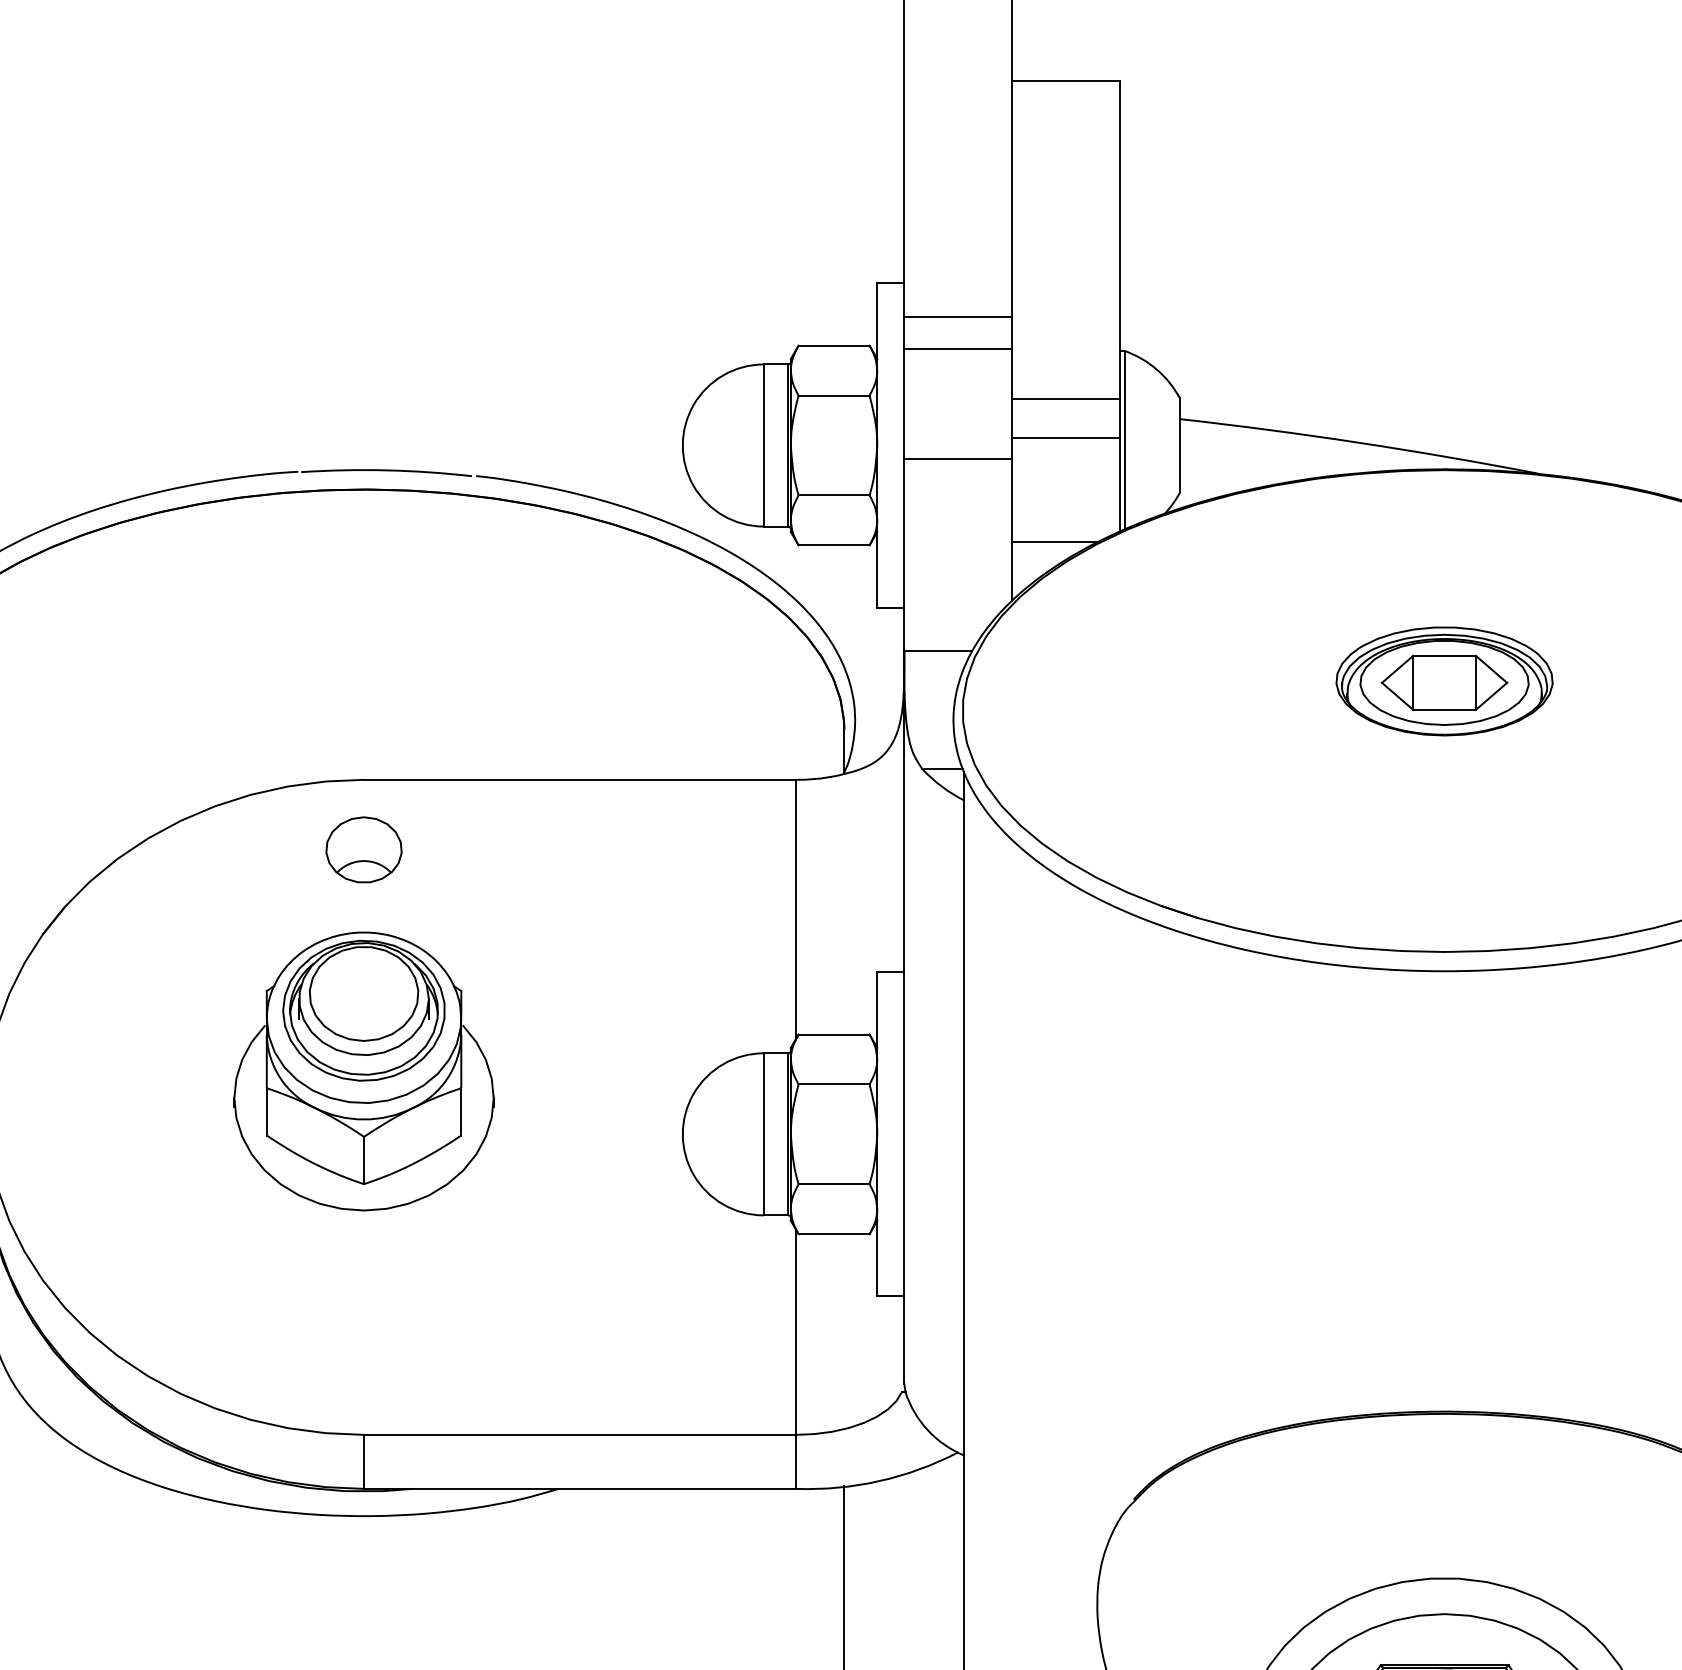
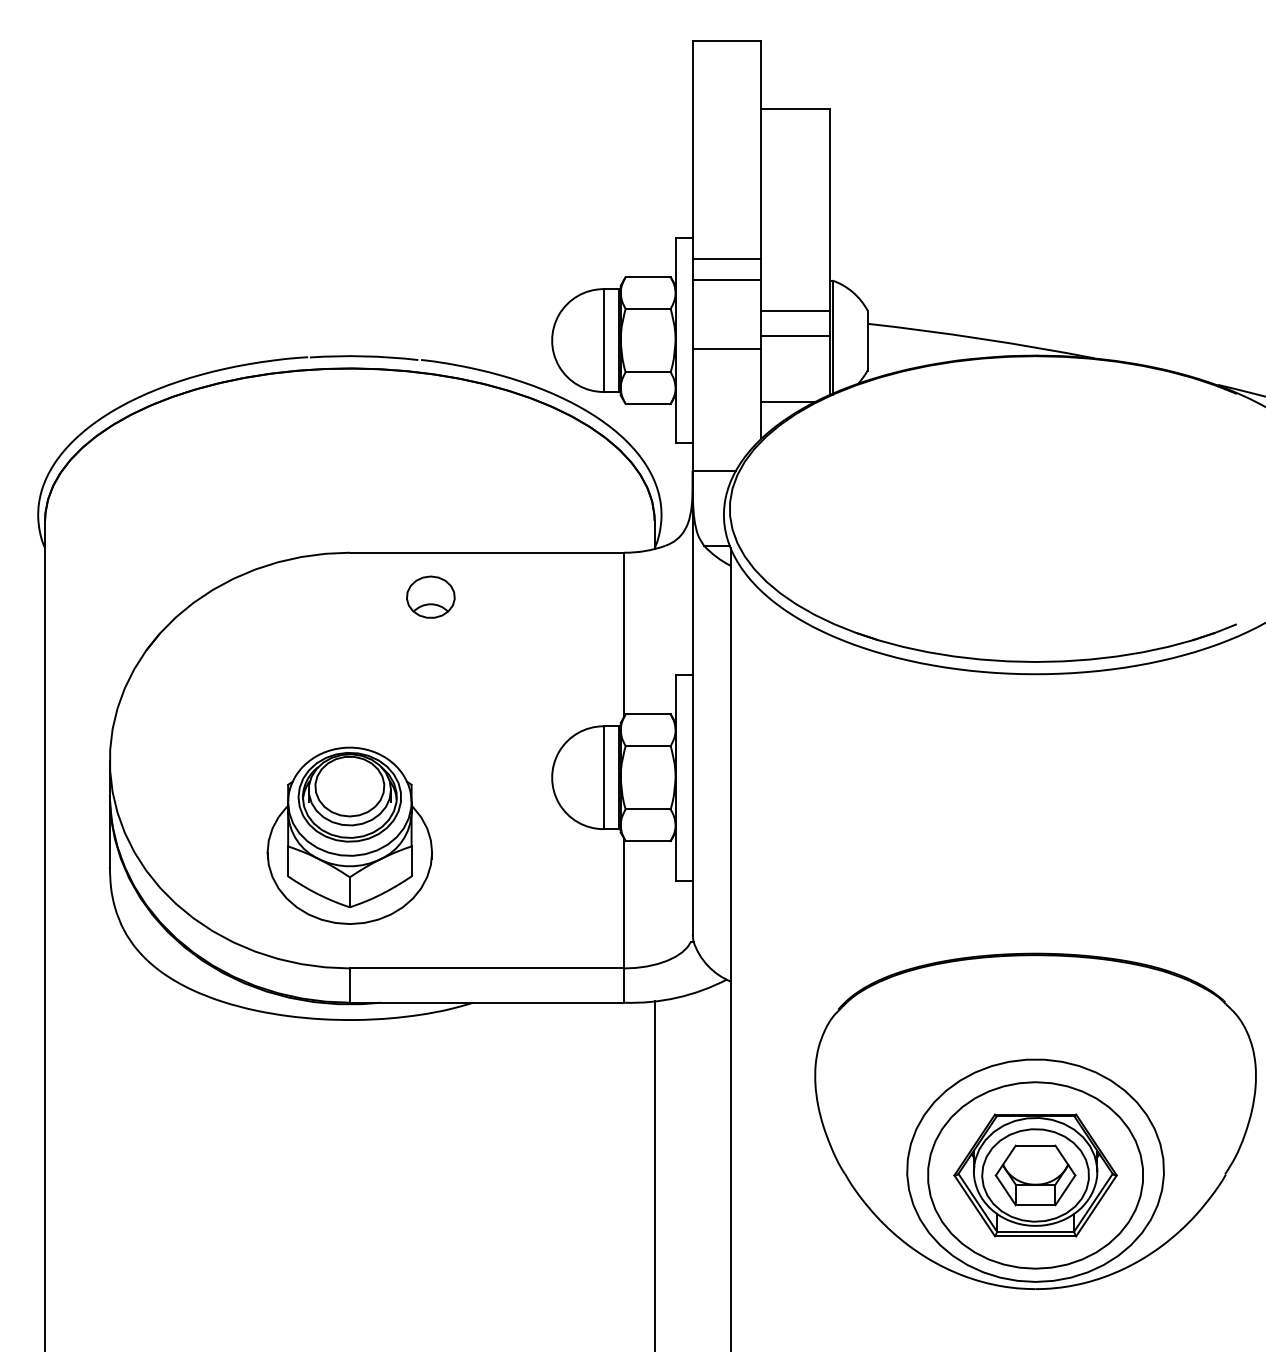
part: (1444, 681) -> (1035, 490), removed
part: (363, 848) -> (430, 596), moved
part: (363, 1070) -> (349, 835), moved

